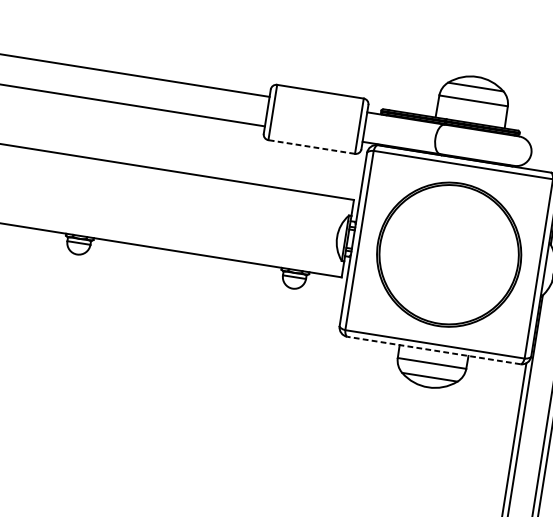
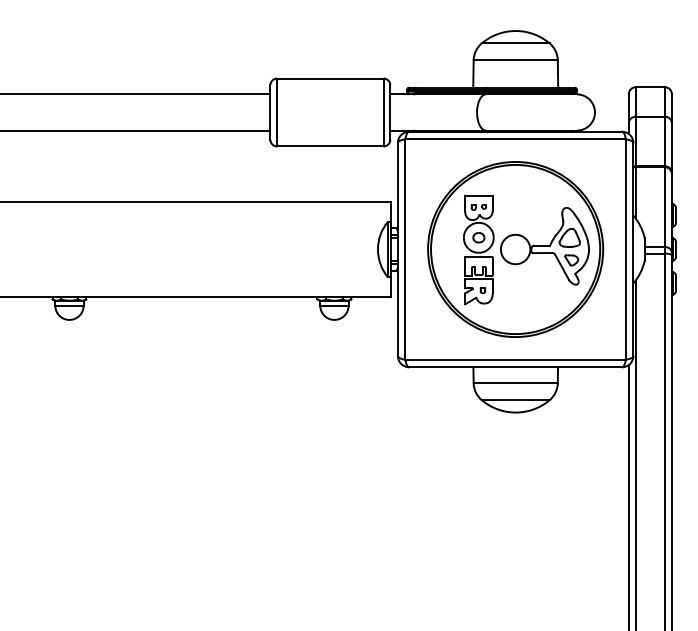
line: (311, 146) -> (329, 146), dashed -> solid
part: (458, 256) -> (526, 249), added
line: (433, 350) -> (515, 367), dashed -> solid

